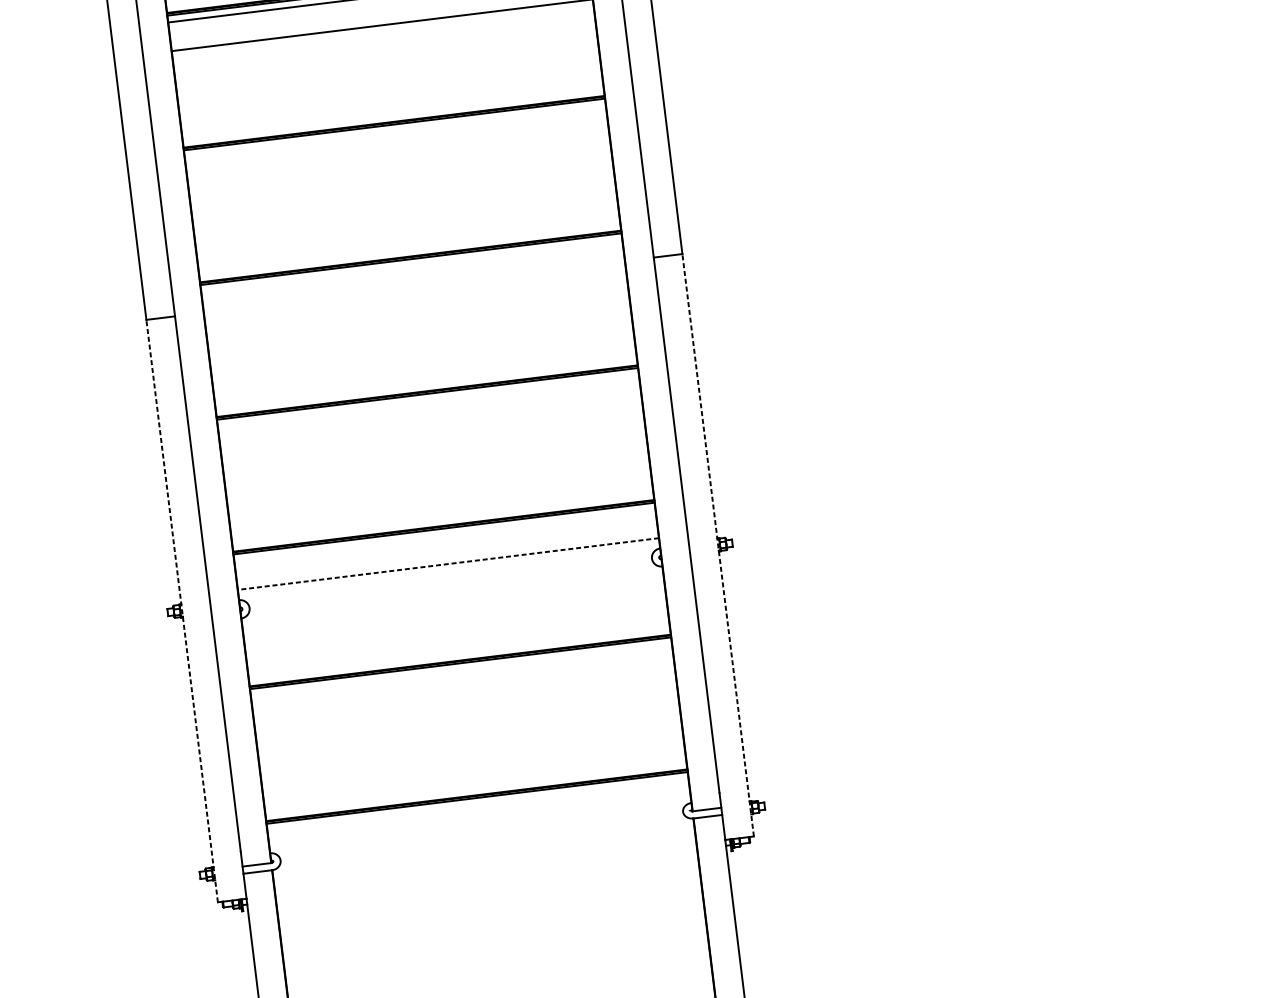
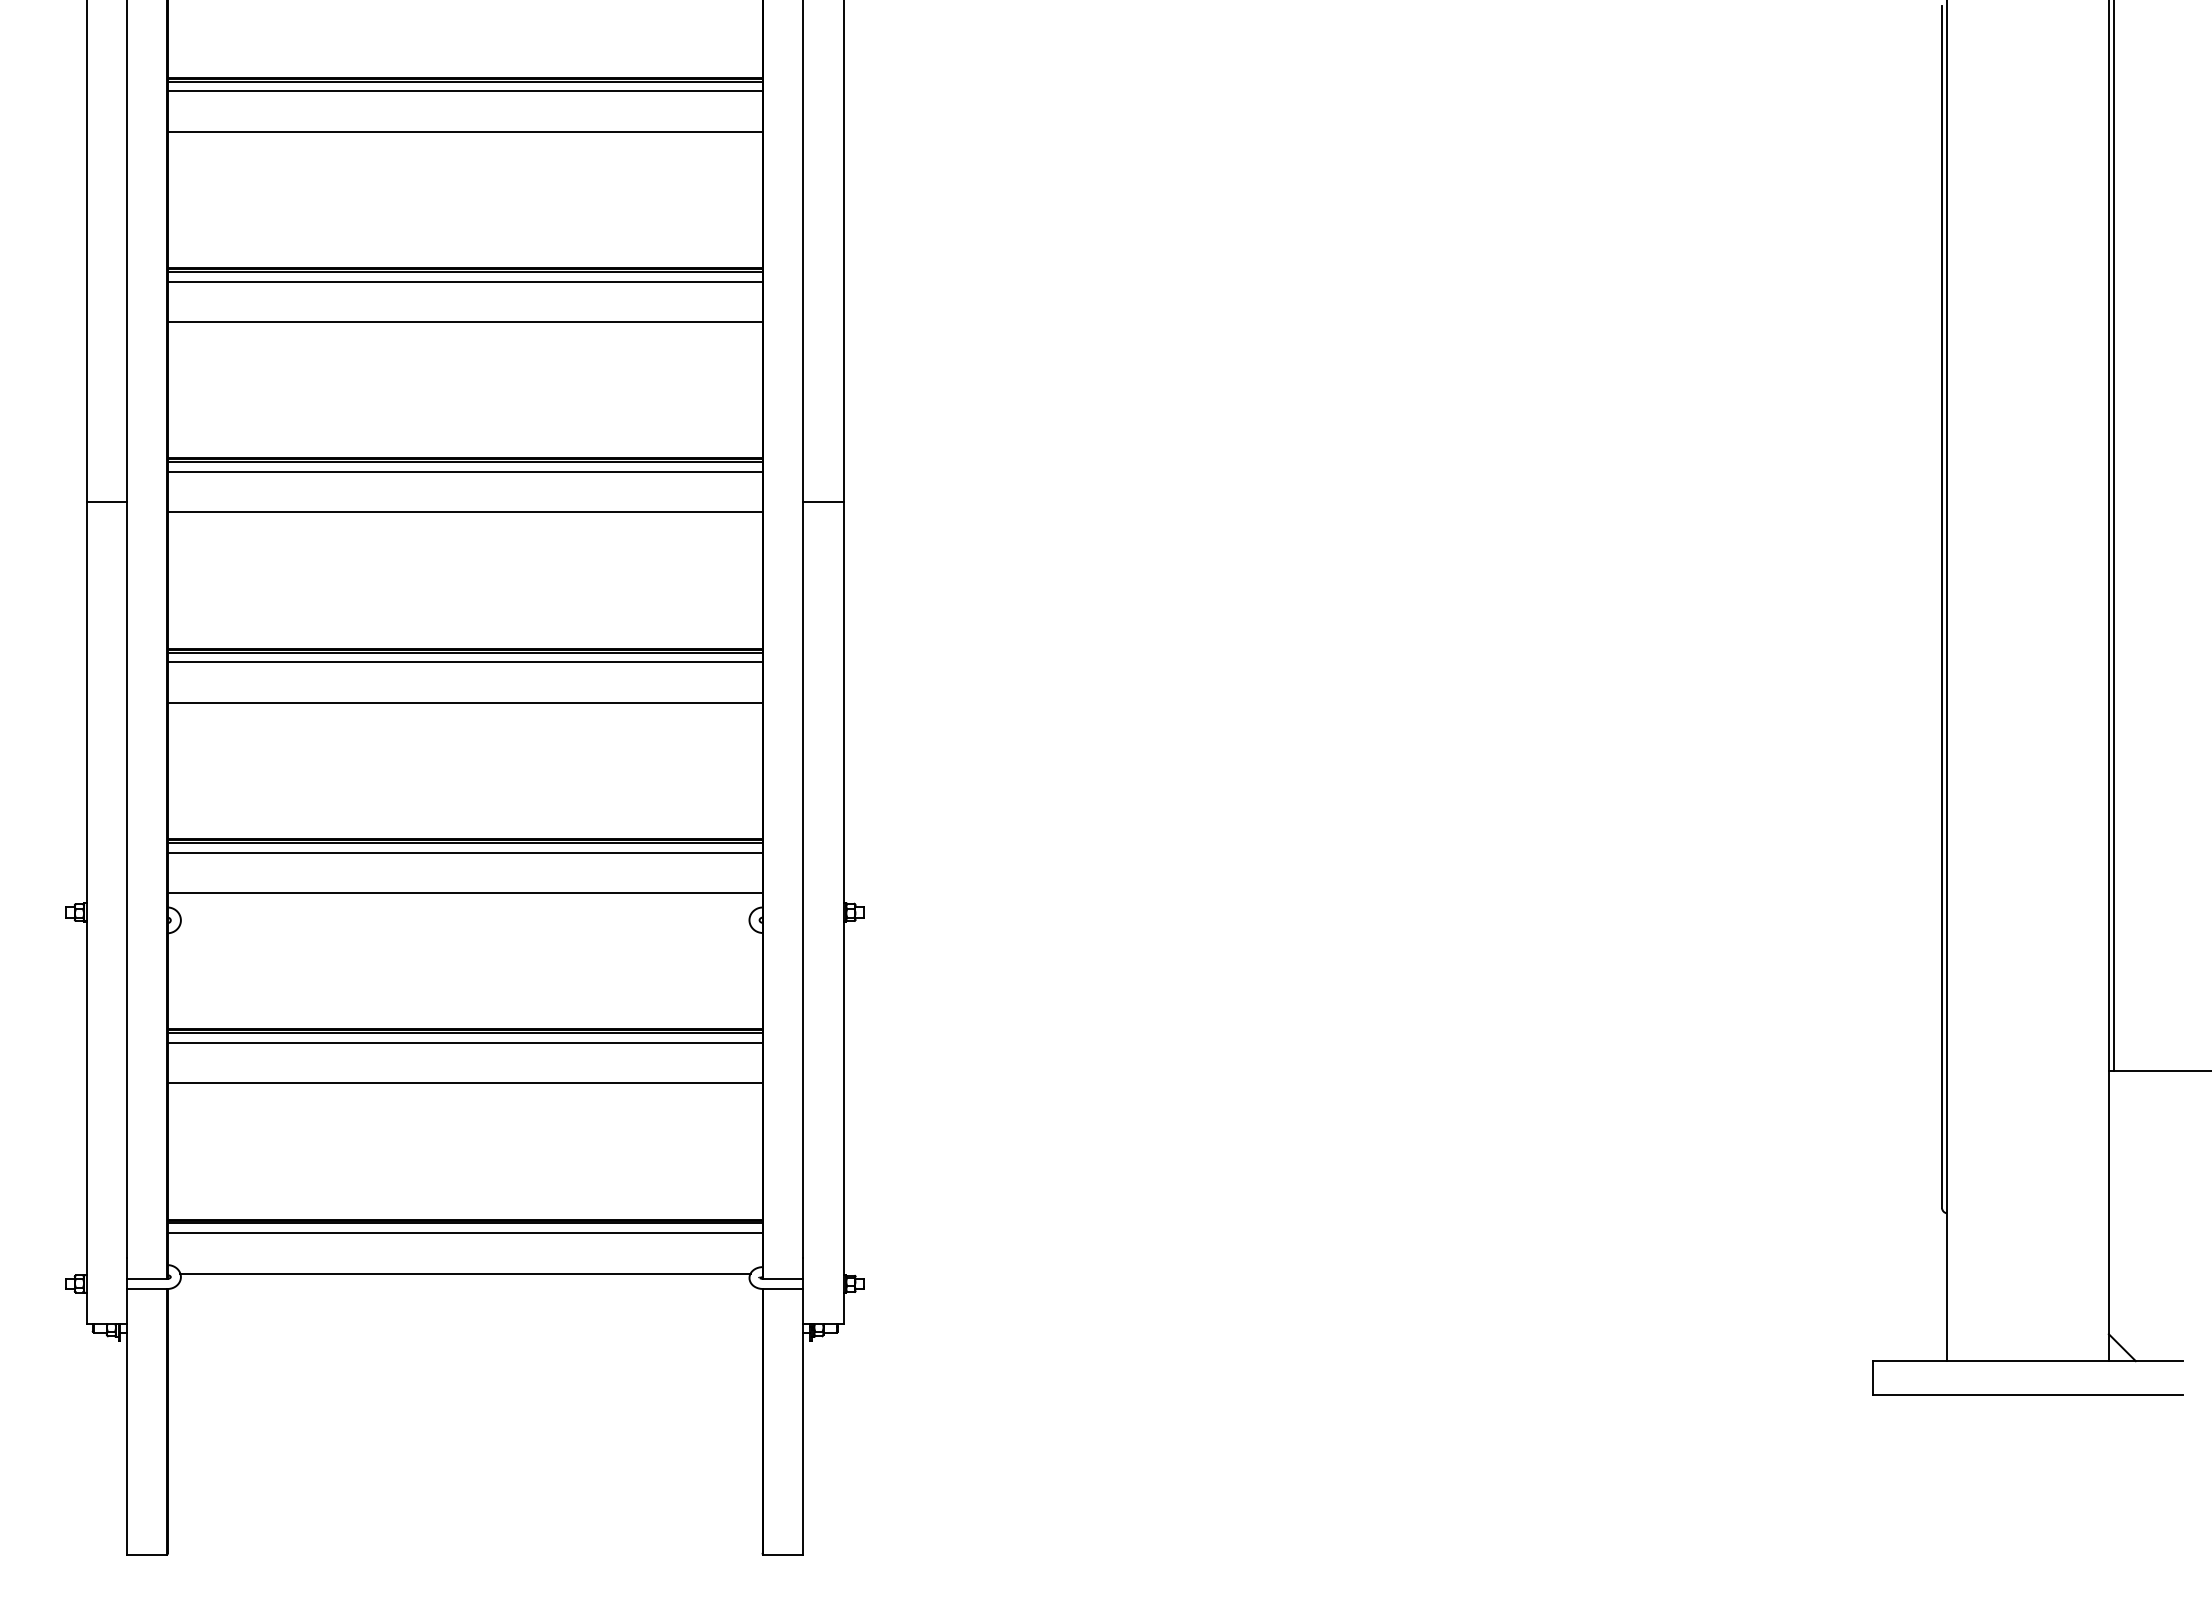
line: (394, 131) -> (464, 281), added
line: (398, 160) -> (464, 322), added
line: (411, 265) -> (464, 471), added
line: (414, 294) -> (464, 512), added
line: (427, 400) -> (464, 662), added
line: (431, 429) -> (464, 702), added
line: (444, 535) -> (464, 852), added
line: (717, 544) -> (843, 912), dashed -> solid
line: (447, 563) -> (464, 892), dashed -> solid
line: (182, 610) -> (86, 912), dashed -> solid
line: (460, 669) -> (464, 1042), added
line: (464, 698) -> (464, 1083), added
line: (477, 805) -> (464, 1233), added
line: (481, 833) -> (465, 1273), added

